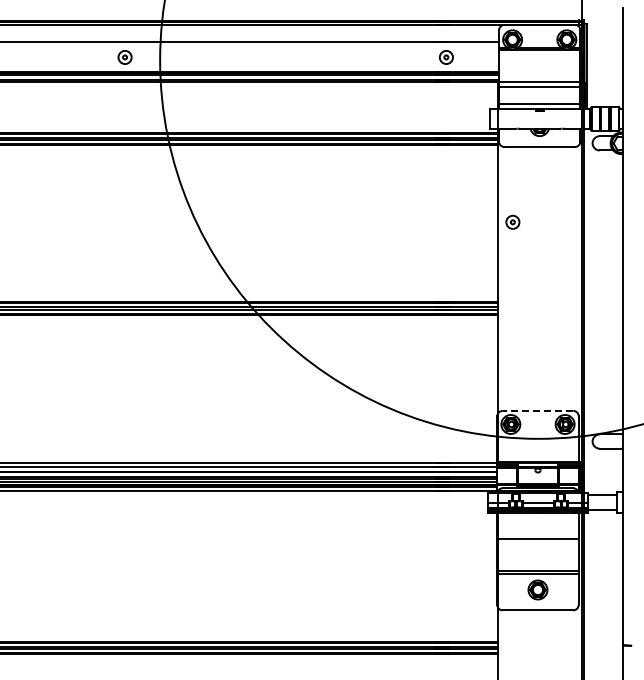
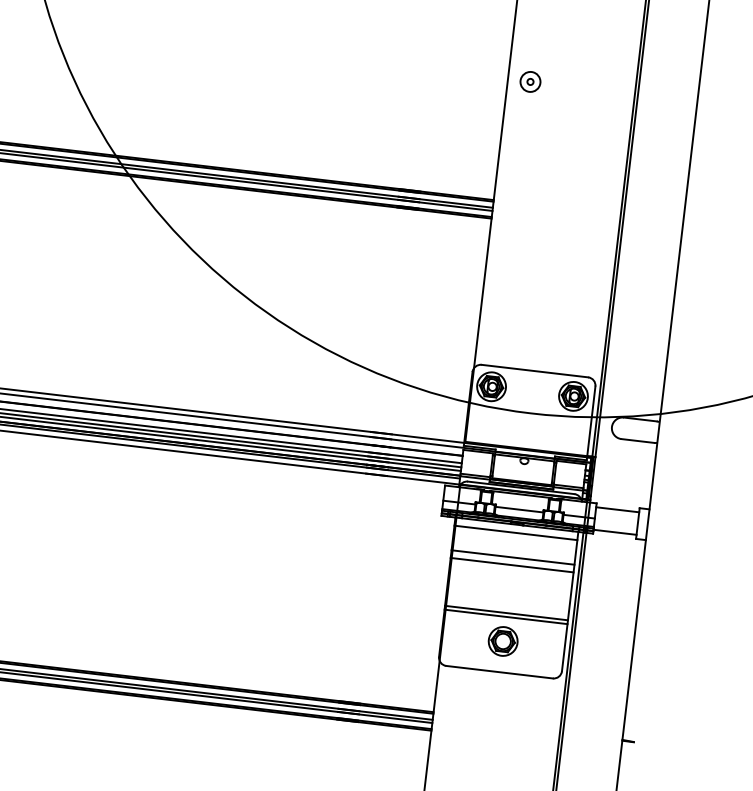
line: (537, 410) -> (534, 370), dashed -> solid
line: (537, 518) -> (515, 533), added
line: (537, 534) -> (512, 557), added

